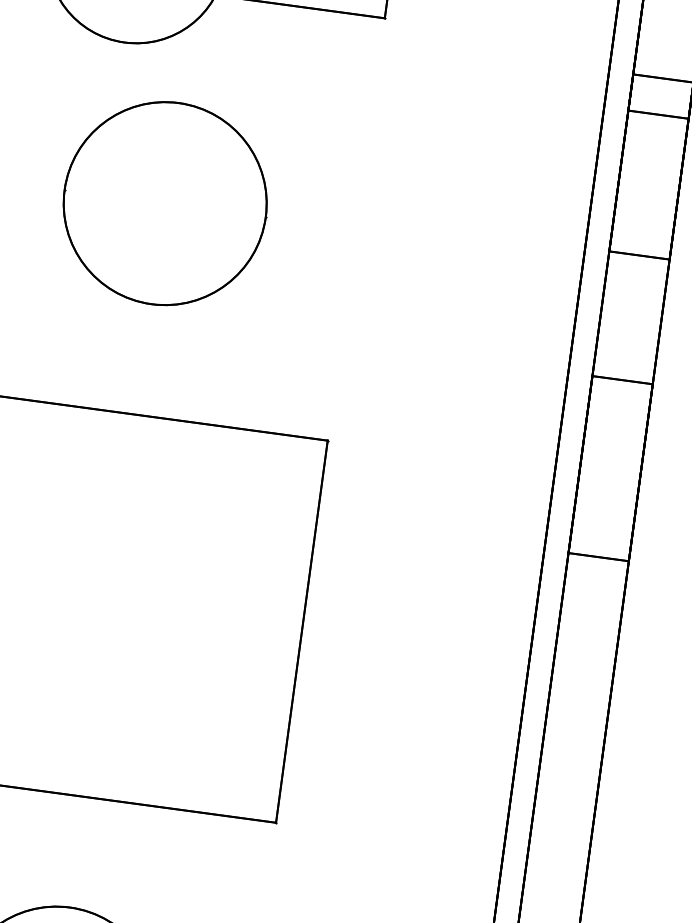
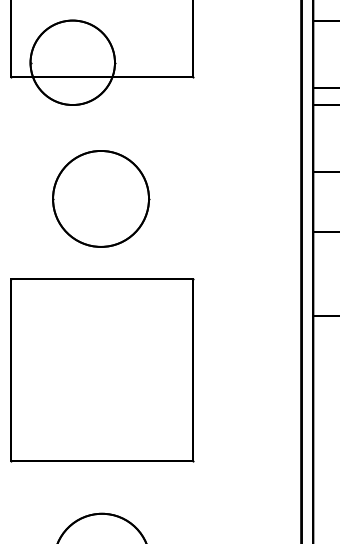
part: (166, 202) -> (101, 198), moved

